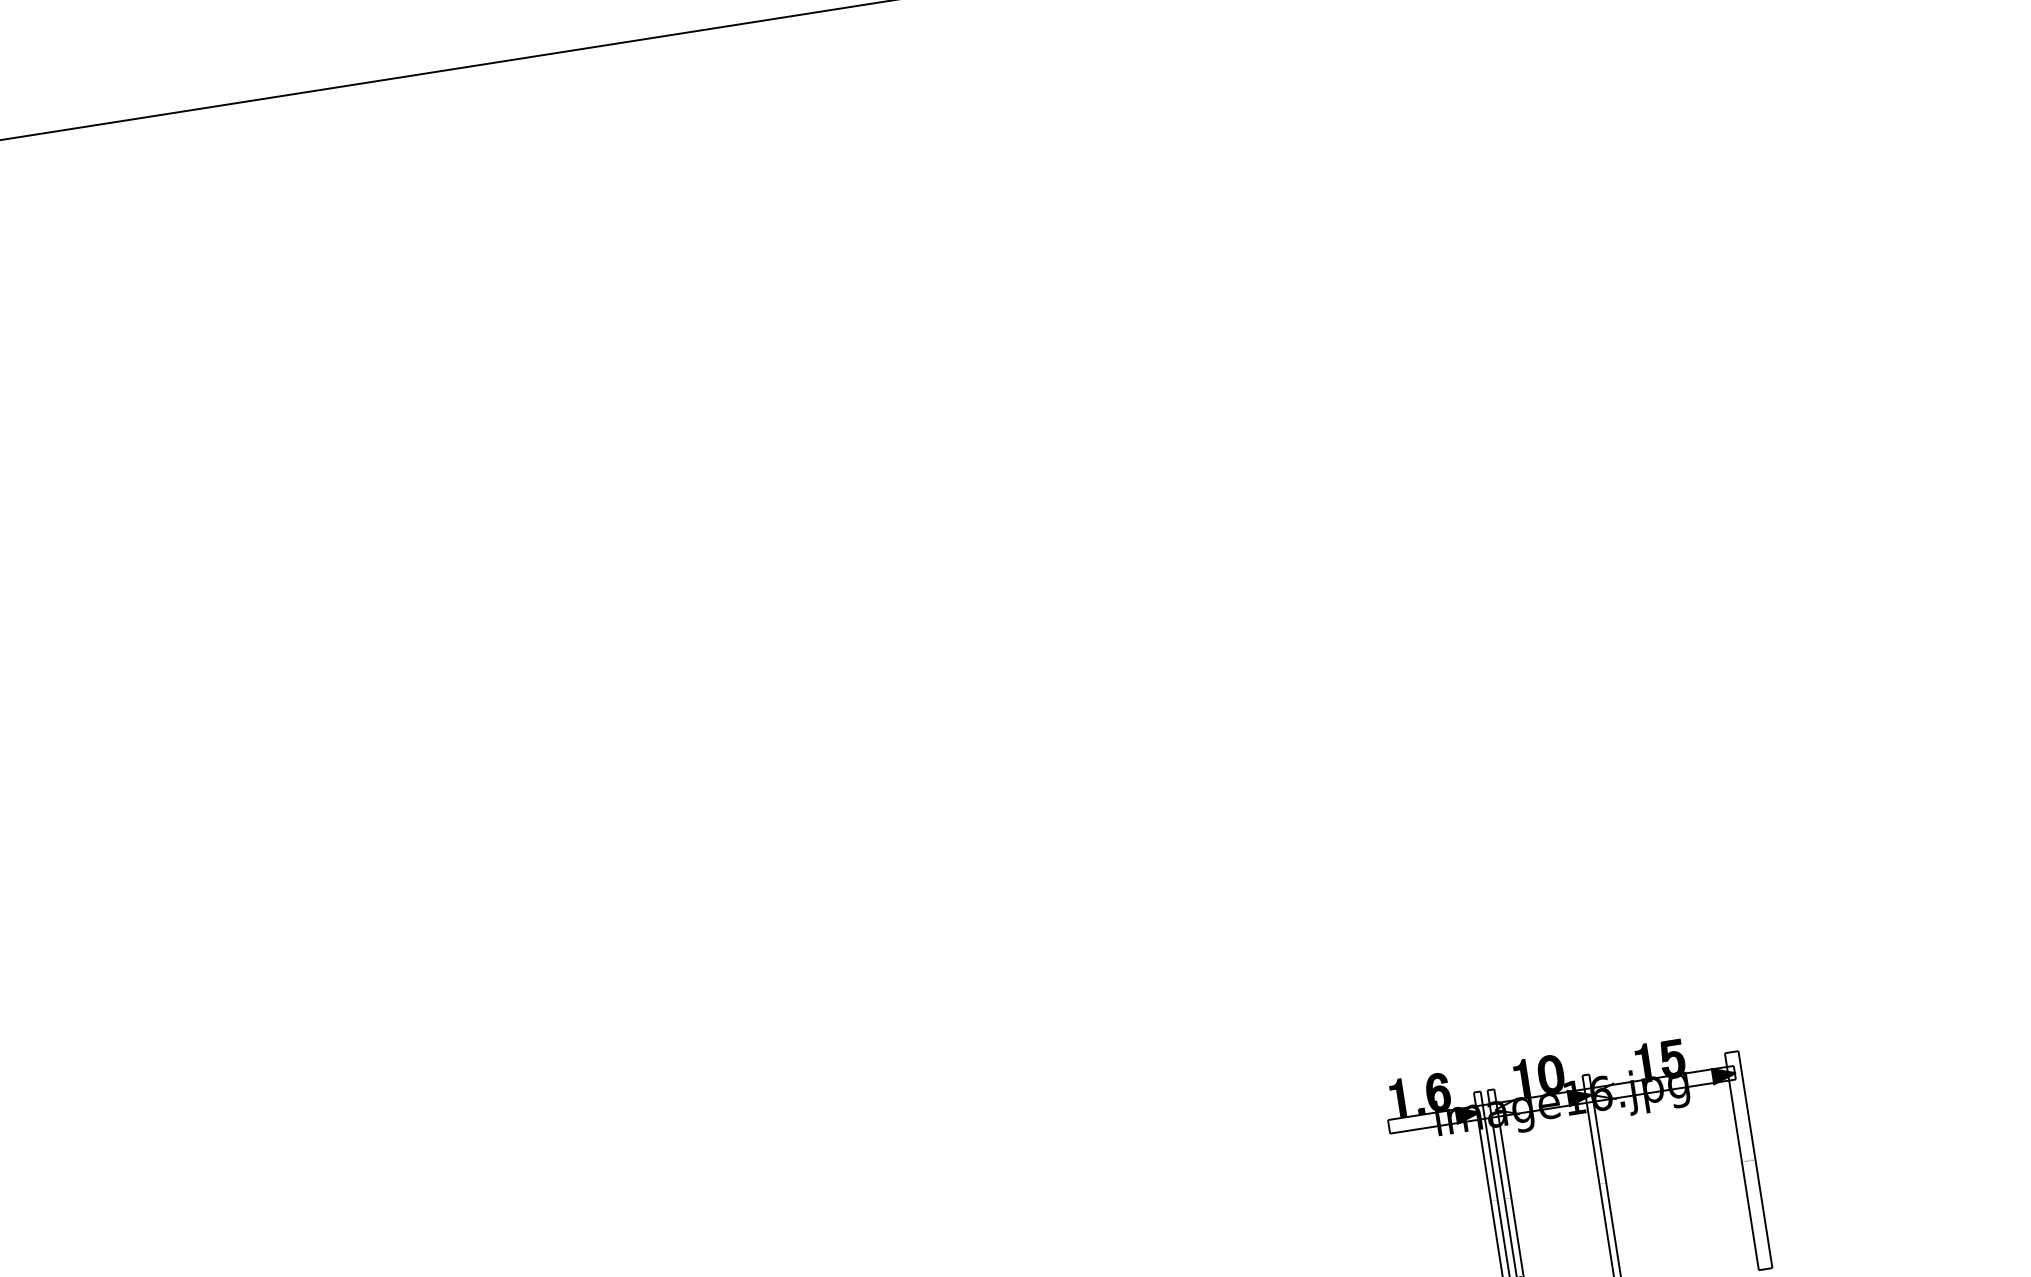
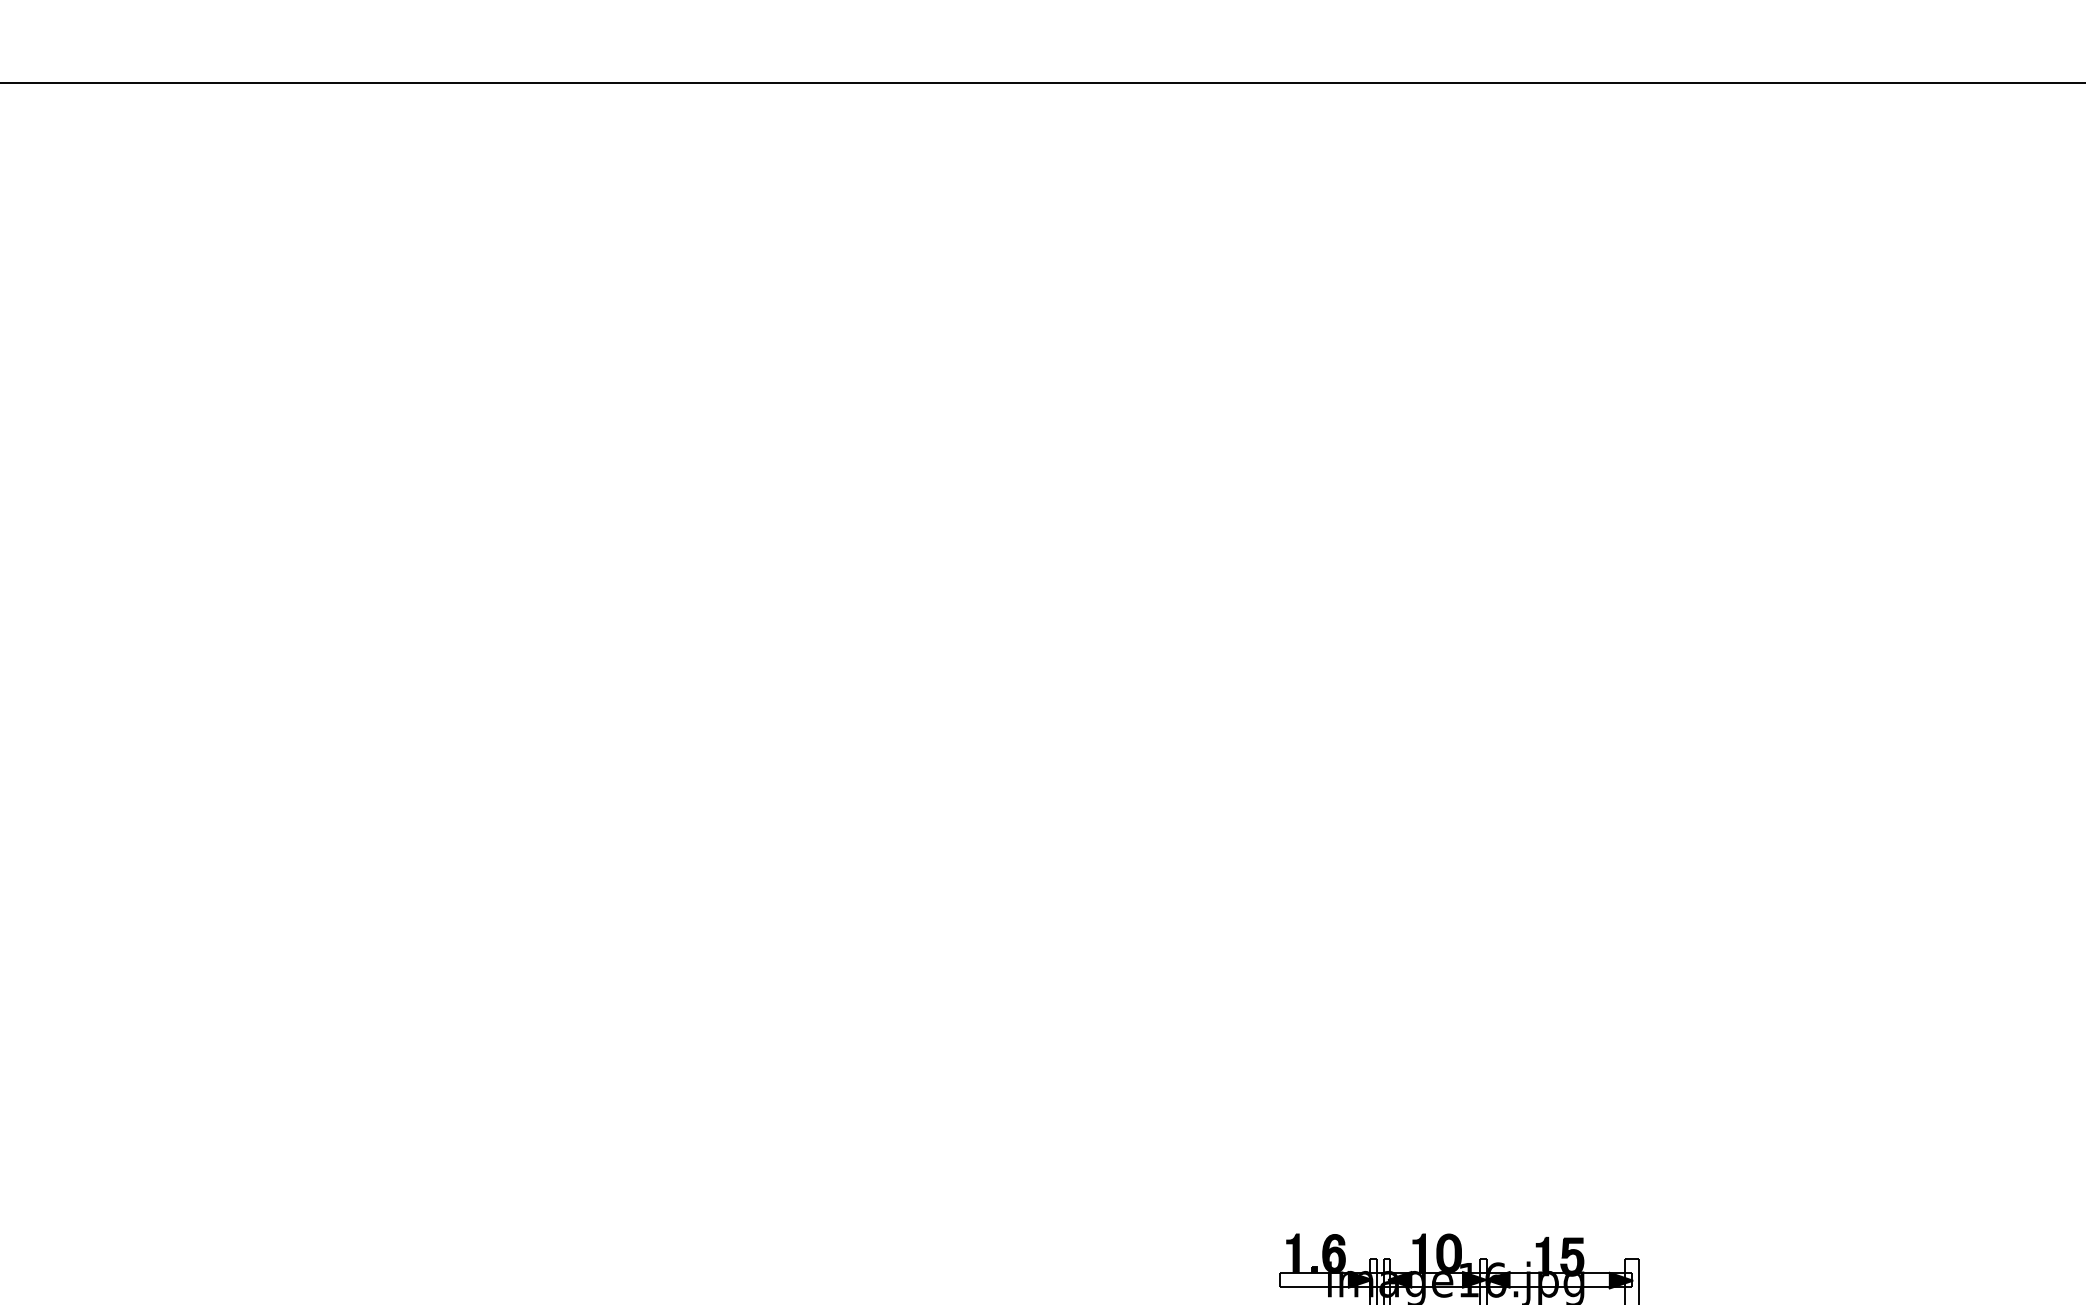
fill: (1603, 1092) -> (1498, 1279), added
fill: (1507, 1107) -> (1400, 1279), added

